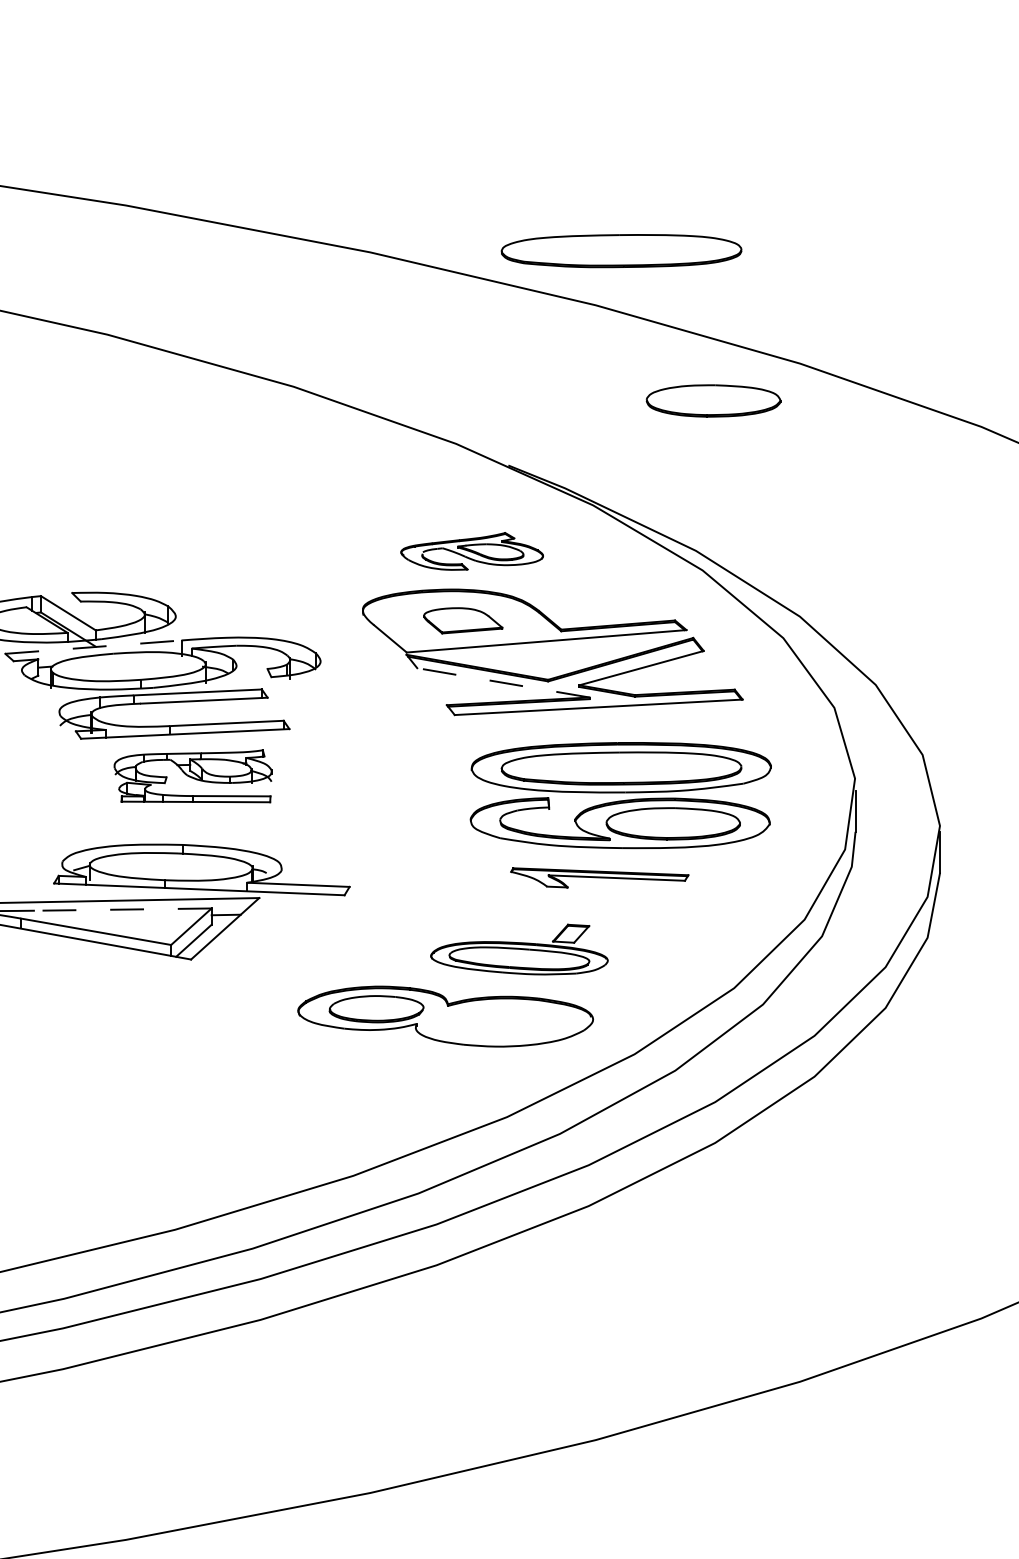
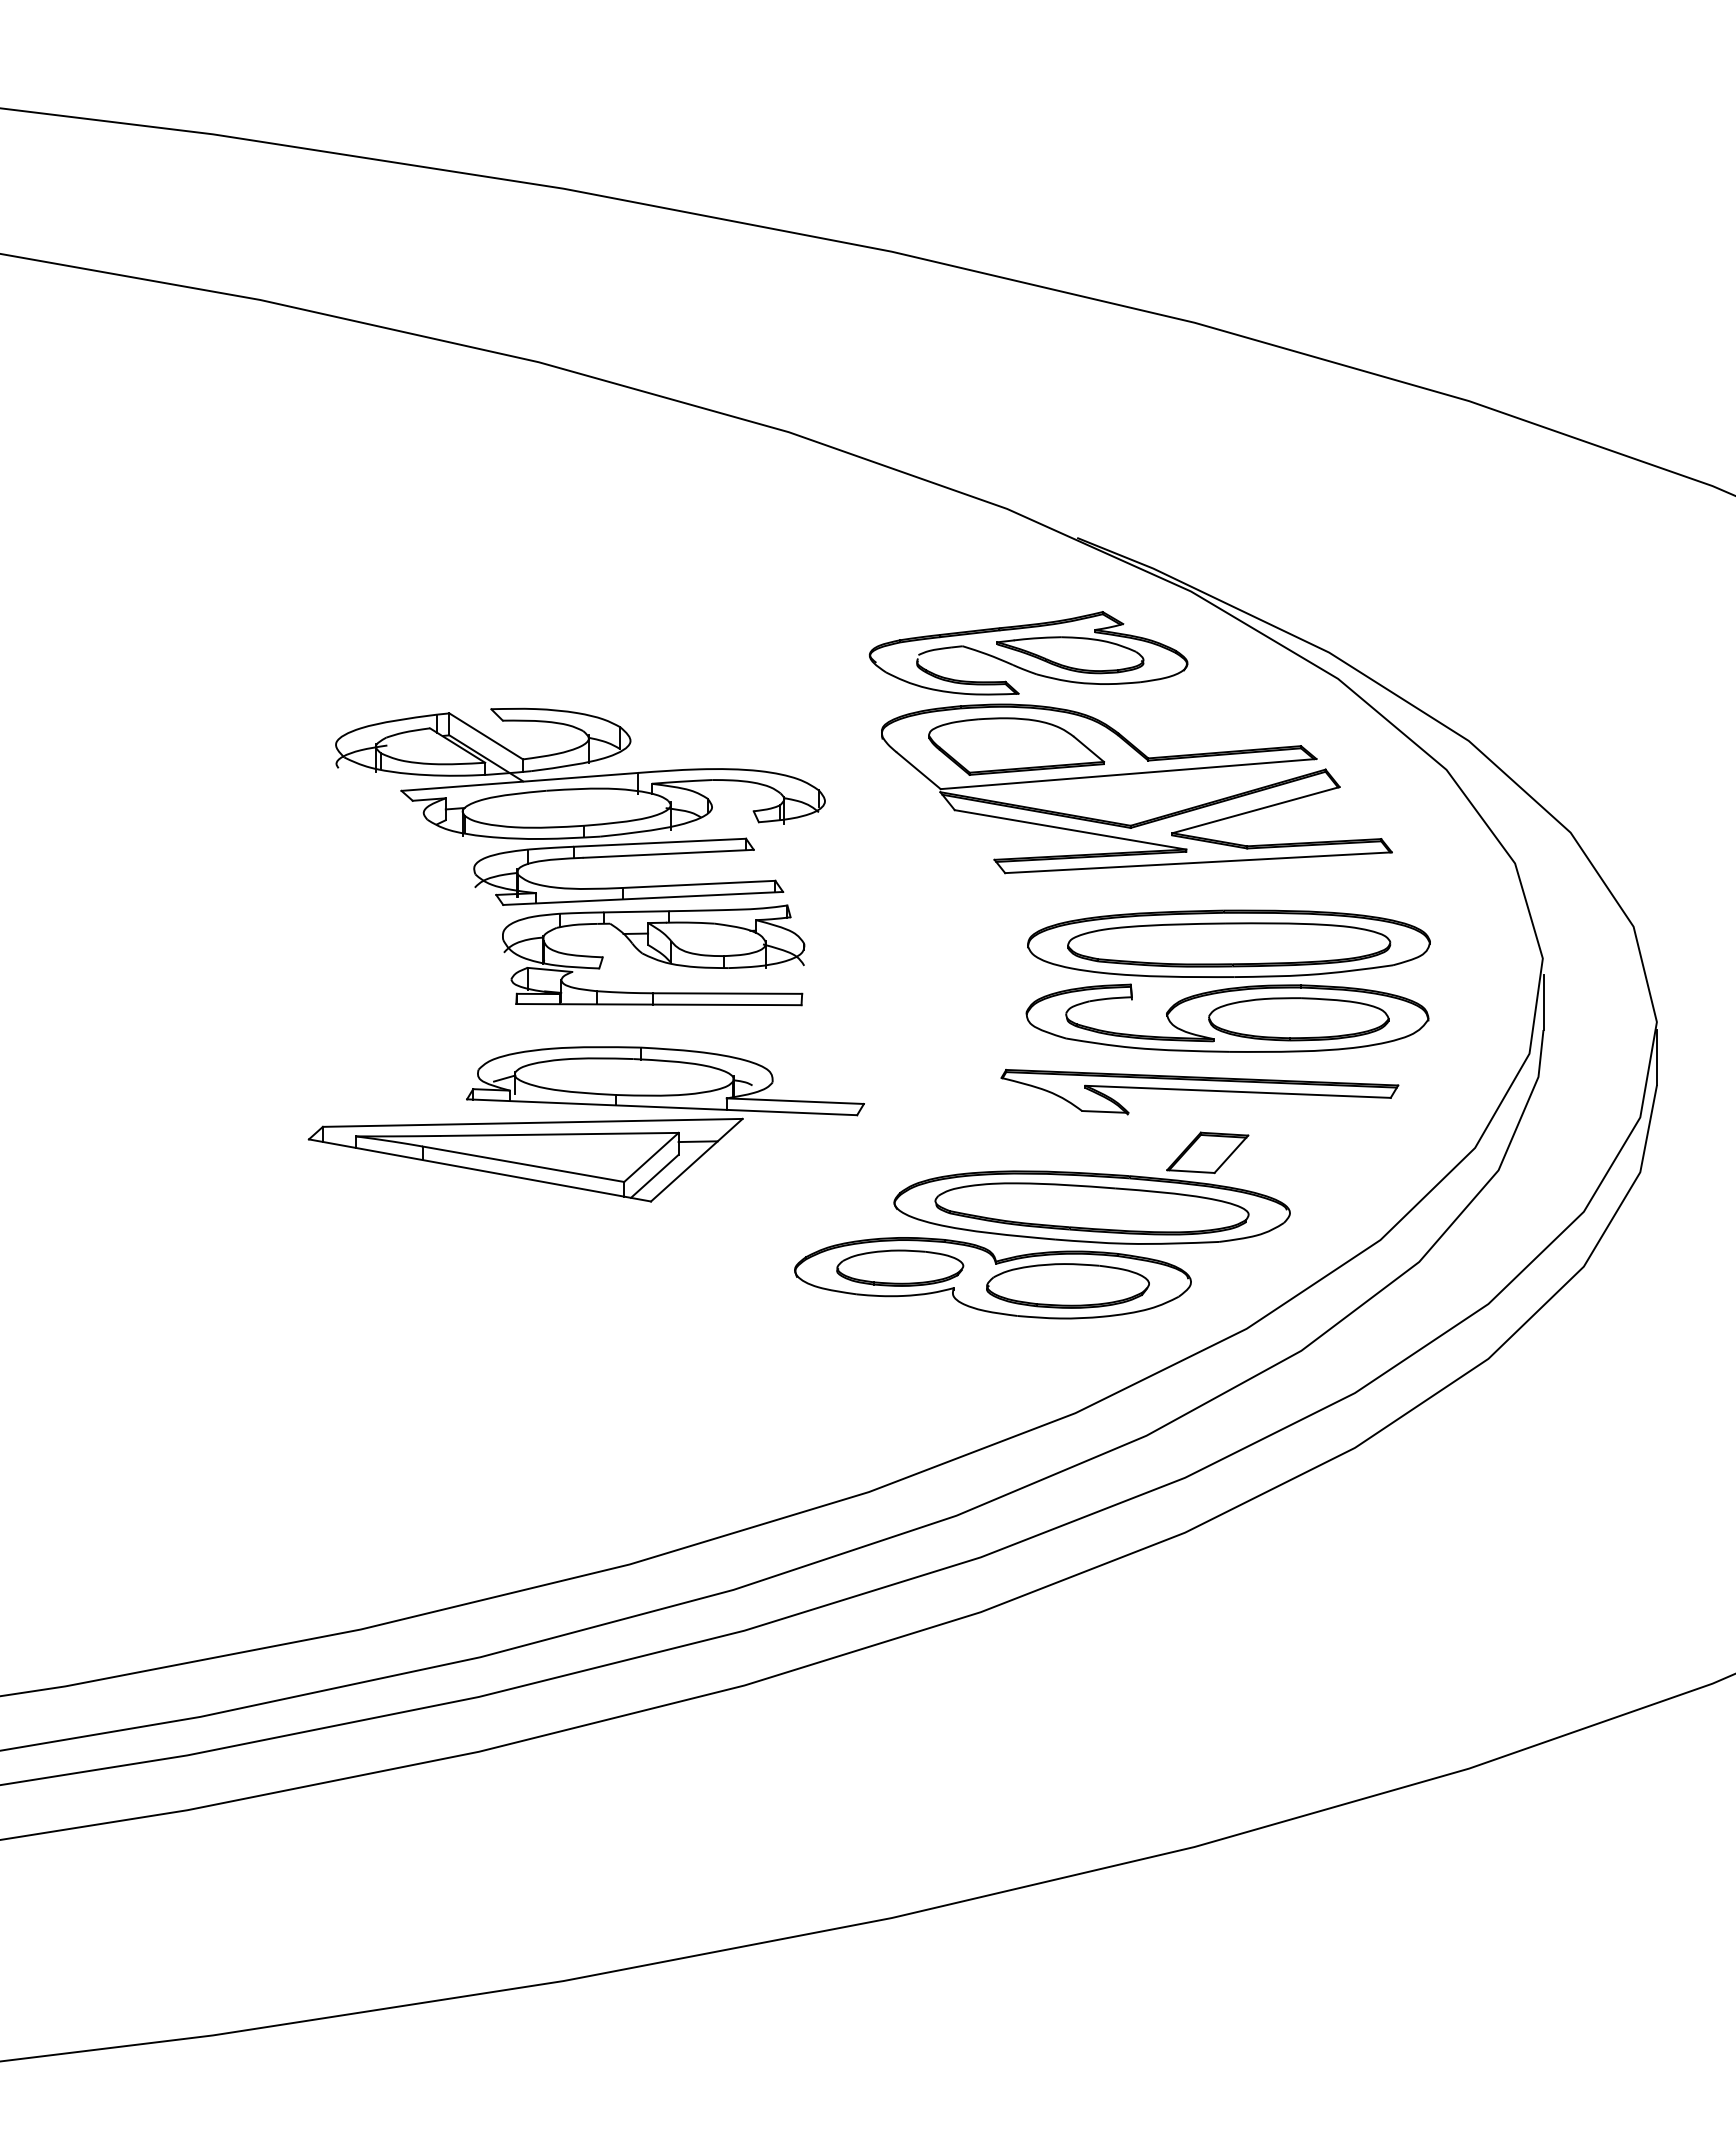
part: (621, 250) -> (1229, 249), removed
part: (713, 401) -> (1352, 451), removed
part: (472, 551) -> (1028, 653), size x1.67
part: (463, 620) -> (1016, 746), size x1.67
line: (93, 646) -> (519, 781), dashed -> solid
line: (503, 682) -> (1070, 829), dashed -> solid
part: (192, 776) -> (653, 955), size x1.43
part: (599, 878) -> (1199, 1092), size x1.67
line: (122, 909) -> (559, 1134), dashed -> solid
part: (519, 949) -> (1091, 1187), size x1.67
part: (501, 1022) -> (1067, 1285), added

